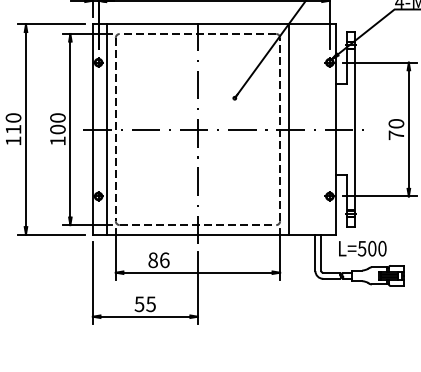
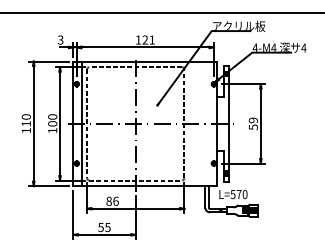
line: (288, 128) -> (189, 123), removed
text: (396, 128) -> (253, 123), 70 -> 59
text: (371, 248) -> (238, 194), L=500 -> L=570

